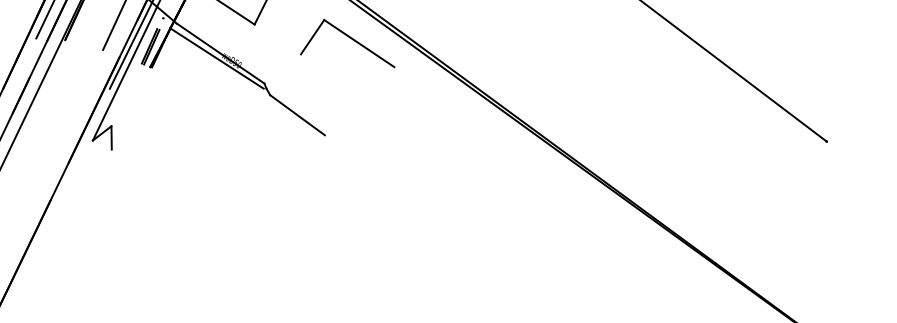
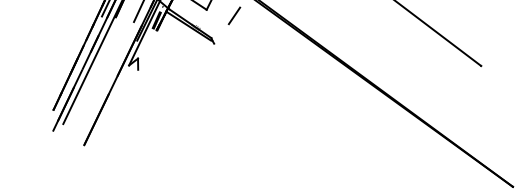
line: (358, 42) -> (256, 18), removed
line: (297, 113) -> (227, 52), removed

